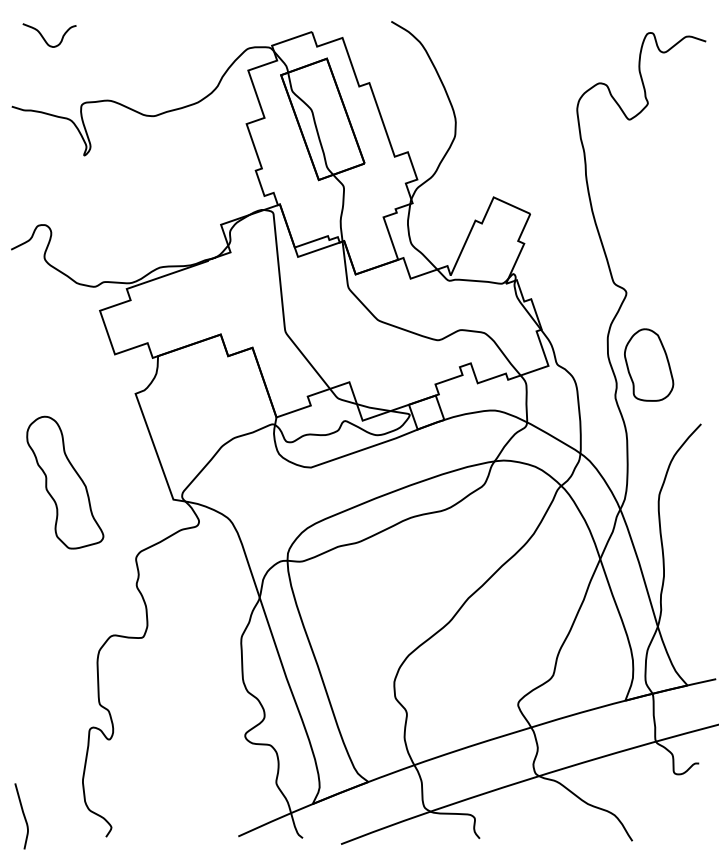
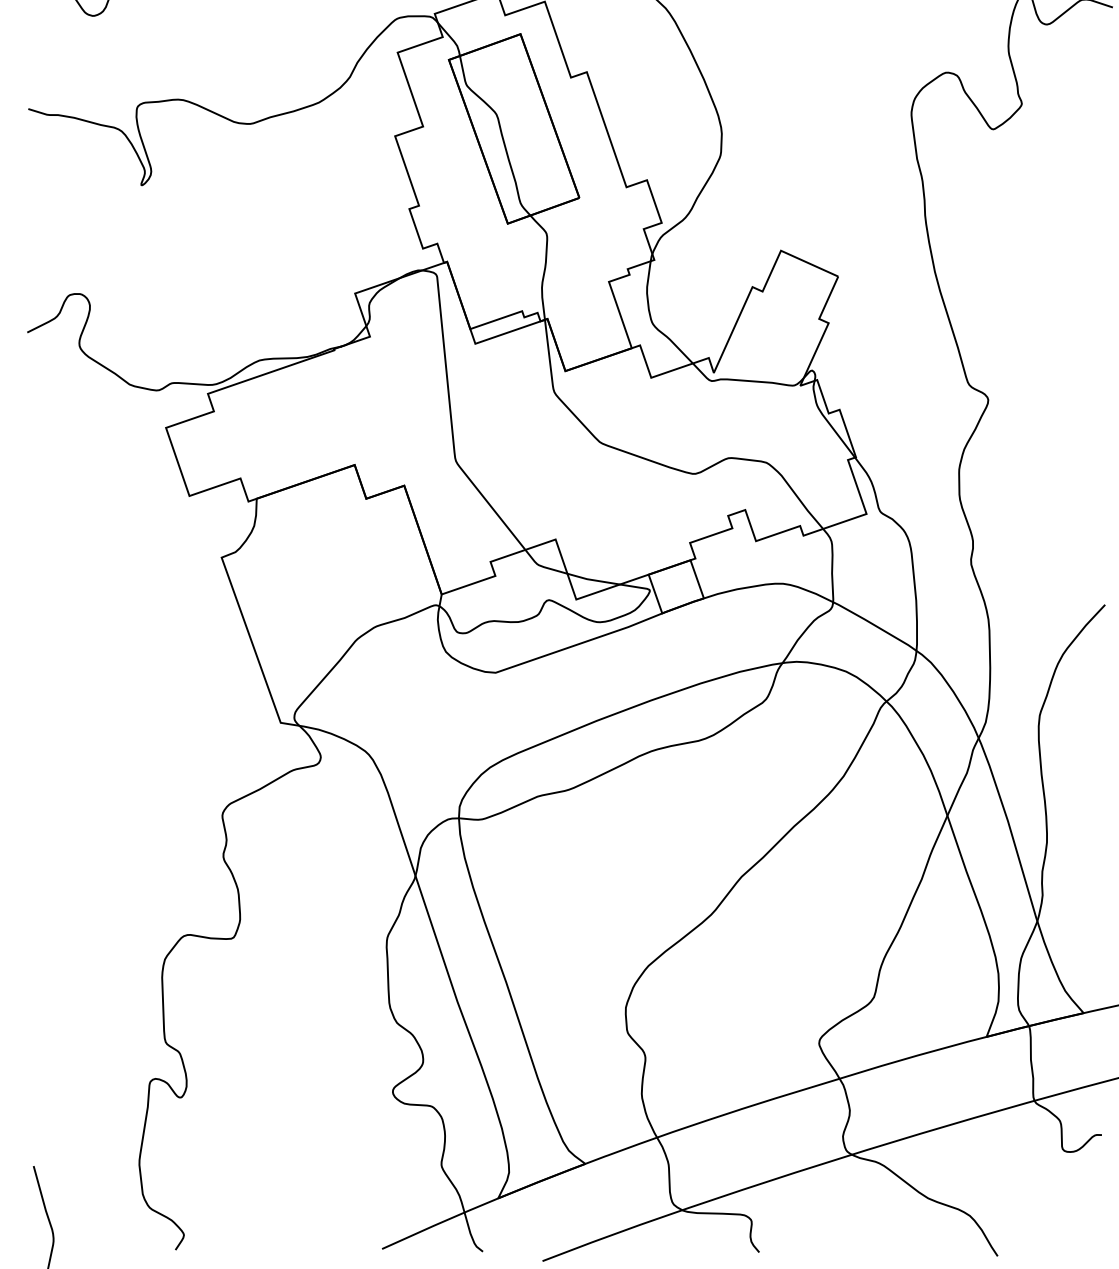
part: (649, 364) -> (1024, 511), removed
part: (65, 482) -> (112, 696), removed

